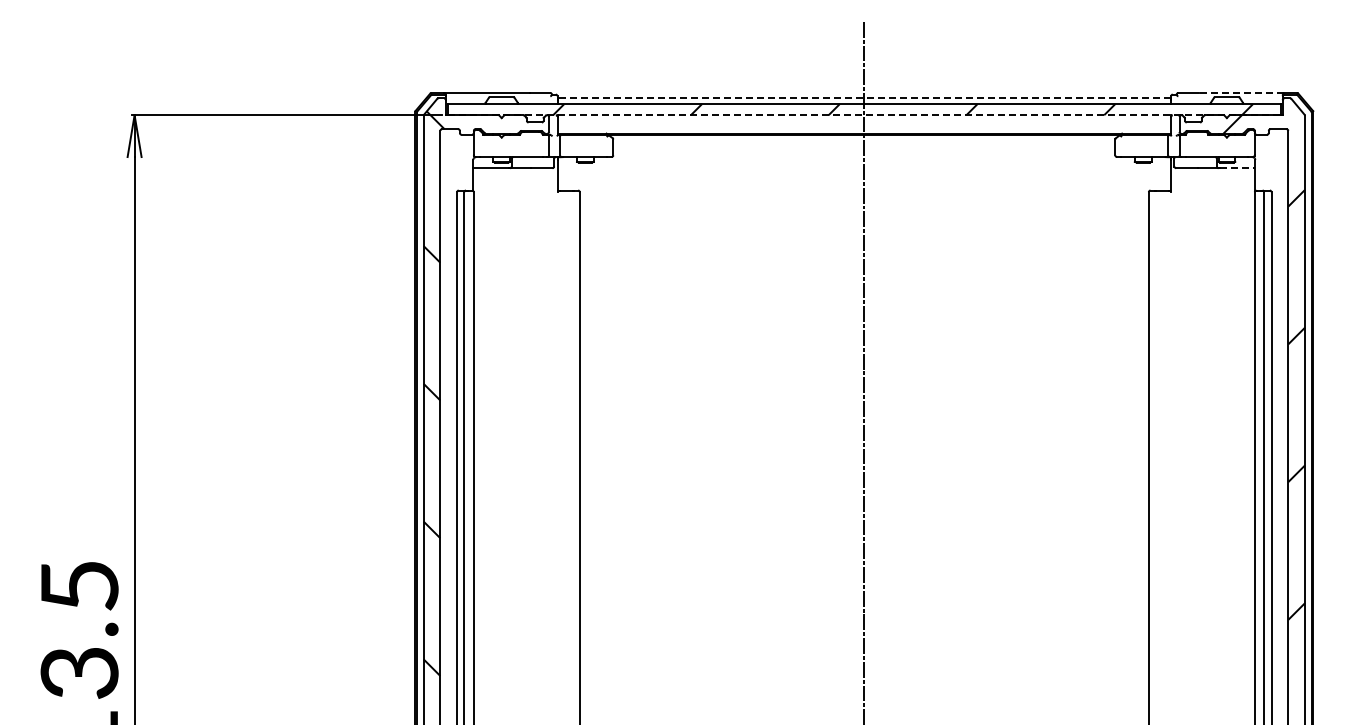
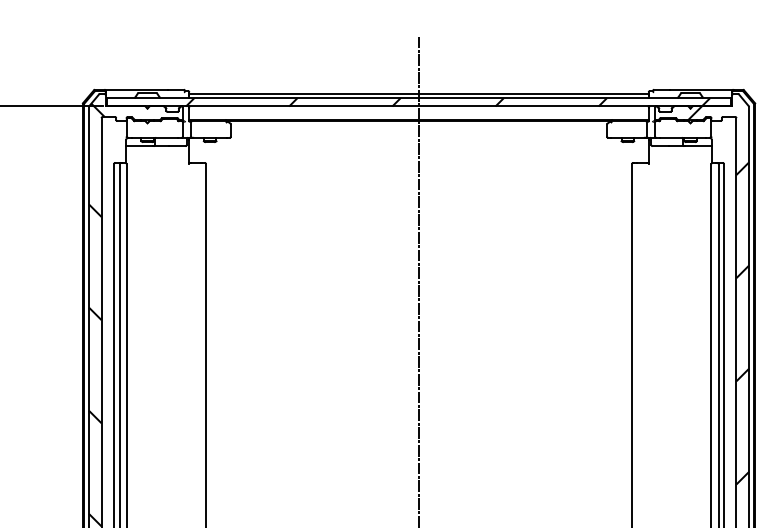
line: (1241, 92) -> (701, 89), dashed -> solid
line: (864, 98) -> (419, 93), dashed -> solid
line: (864, 115) -> (419, 106), dashed -> solid
line: (1237, 168) -> (698, 146), dashed -> solid

